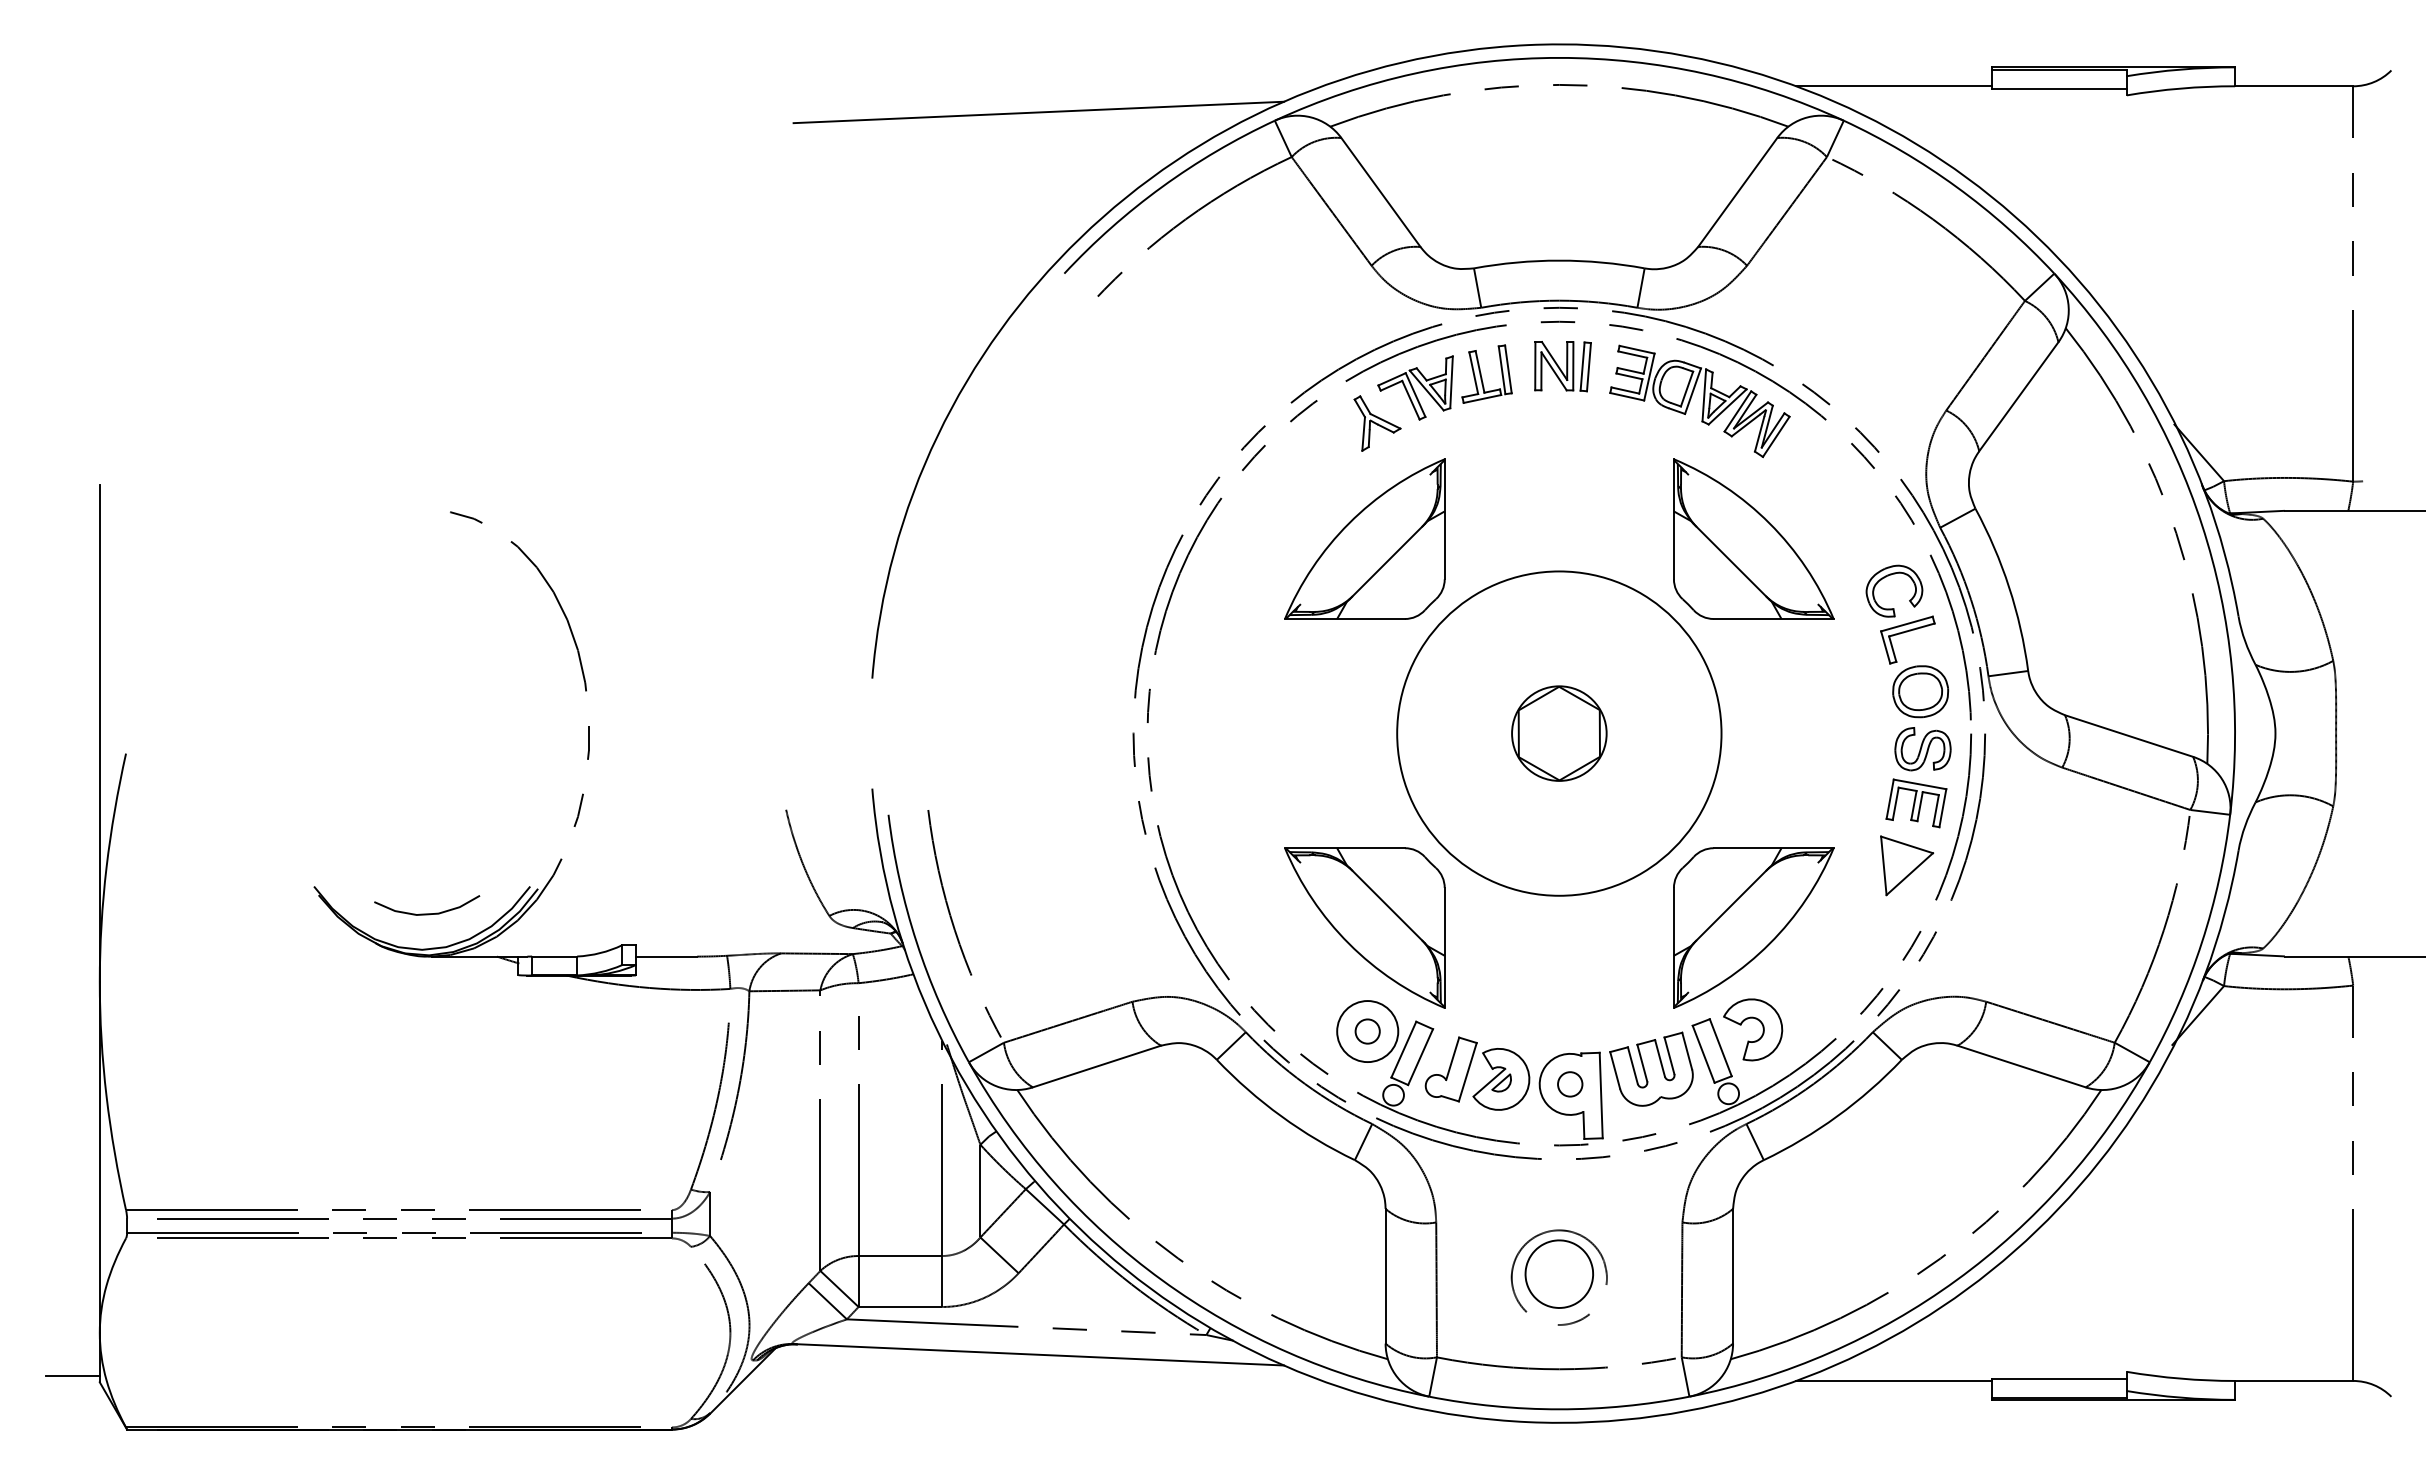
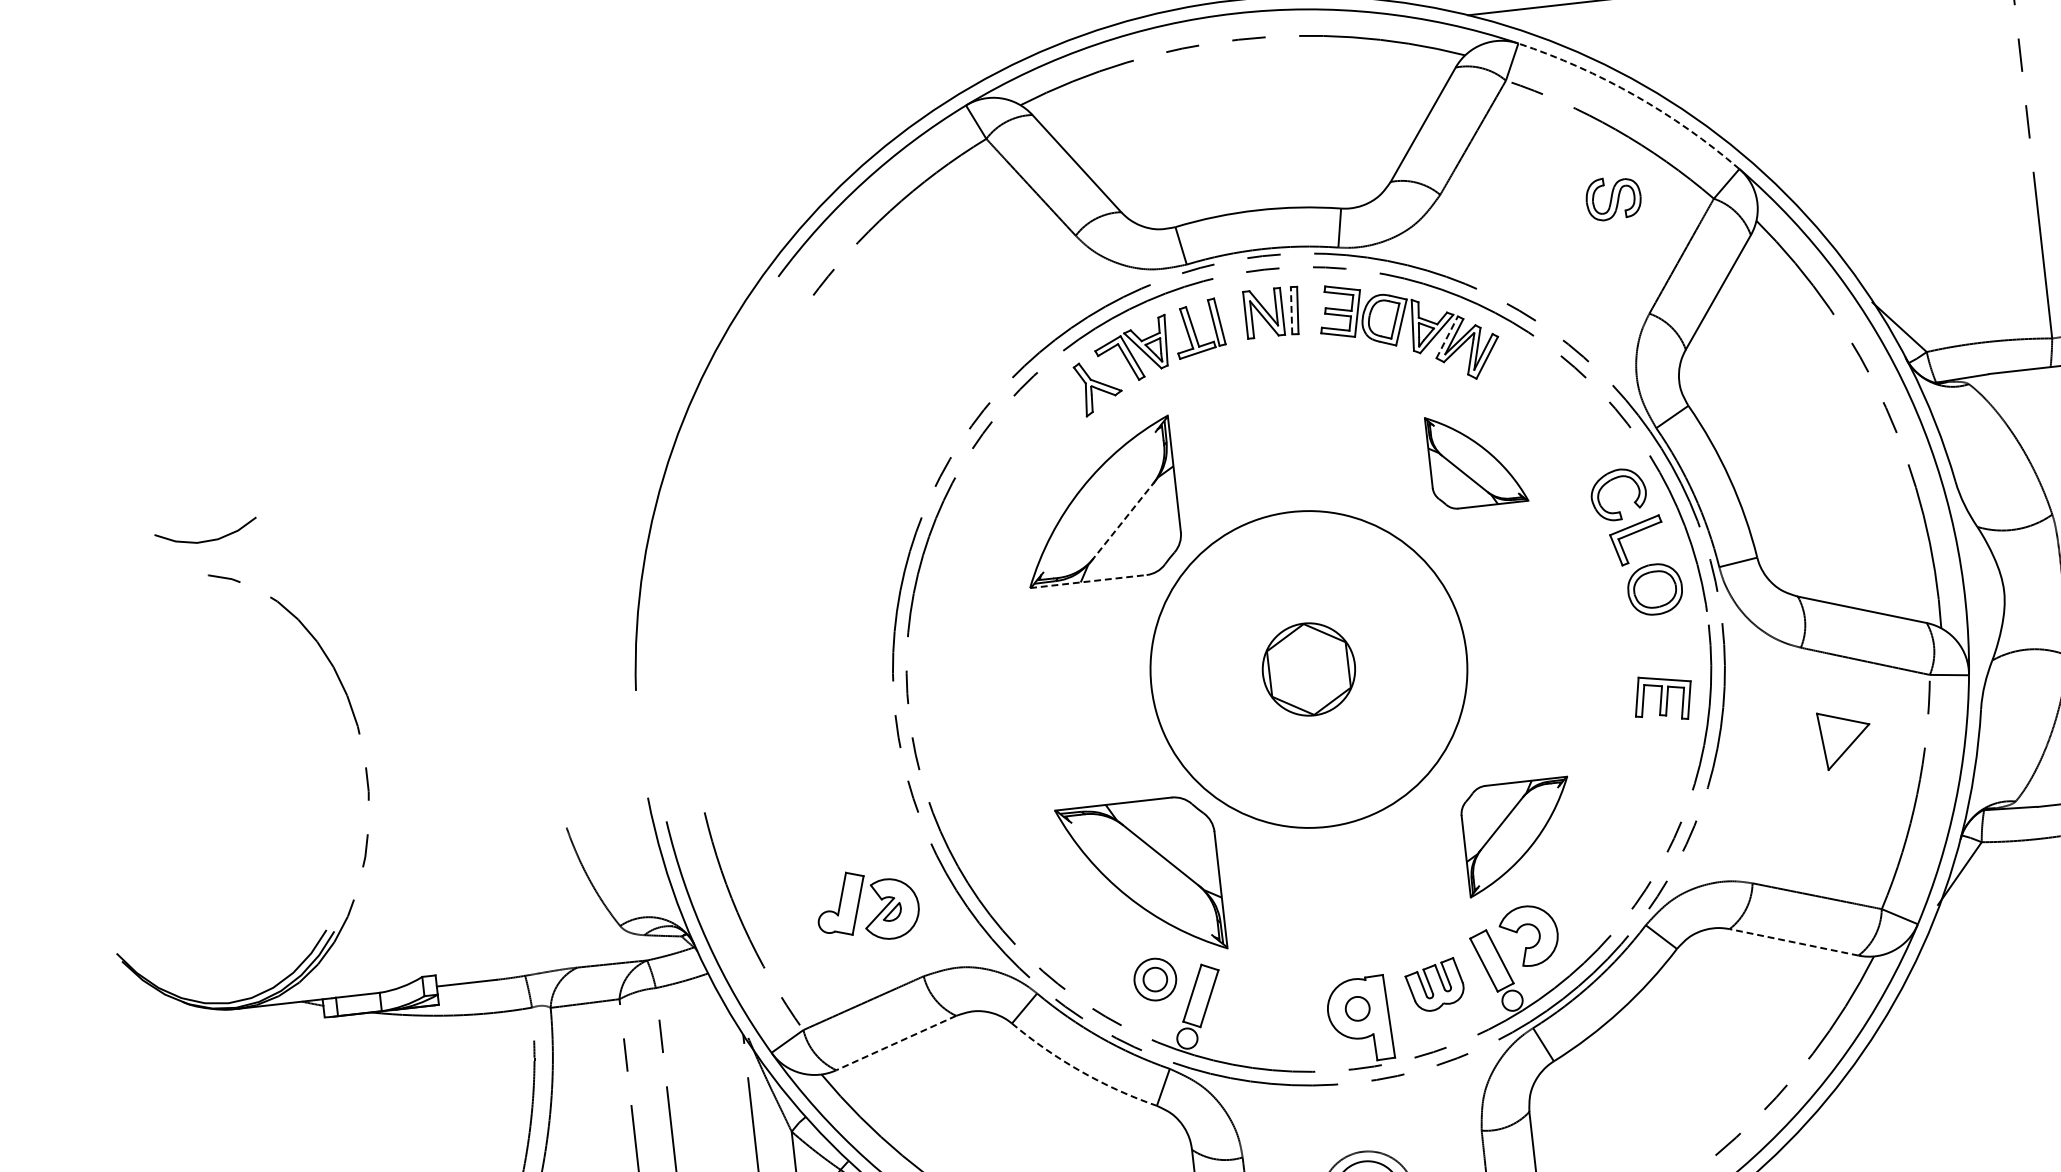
line: (1038, 112) -> (735, 123), removed
arc: (1956, 186) -> (1634, 95), solid -> dashed
line: (1582, 366) -> (1291, 310), solid -> dashed
line: (1738, 411) -> (1447, 337), solid -> dashed
part: (1753, 538) -> (1476, 458), size x0.6
line: (1387, 561) -> (1123, 521), solid -> dashed
line: (1345, 619) -> (1088, 582), solid -> dashed
part: (1922, 749) -> (1613, 198), moved
part: (1907, 865) -> (1845, 738), moved
curve: (427, 913) -> (207, 540), moved
part: (1753, 927) -> (1518, 836), size x0.7
circle: (1367, 1031) -> (1155, 979), size x0.7
line: (1096, 1066) -> (895, 1043), solid -> dashed
line: (2021, 1066) -> (1793, 942), solid -> dashed
part: (1651, 1068) -> (1434, 984), size x0.7
part: (1469, 1070) -> (859, 903), moved
arc: (1281, 1116) -> (1080, 1071), solid -> dashed

